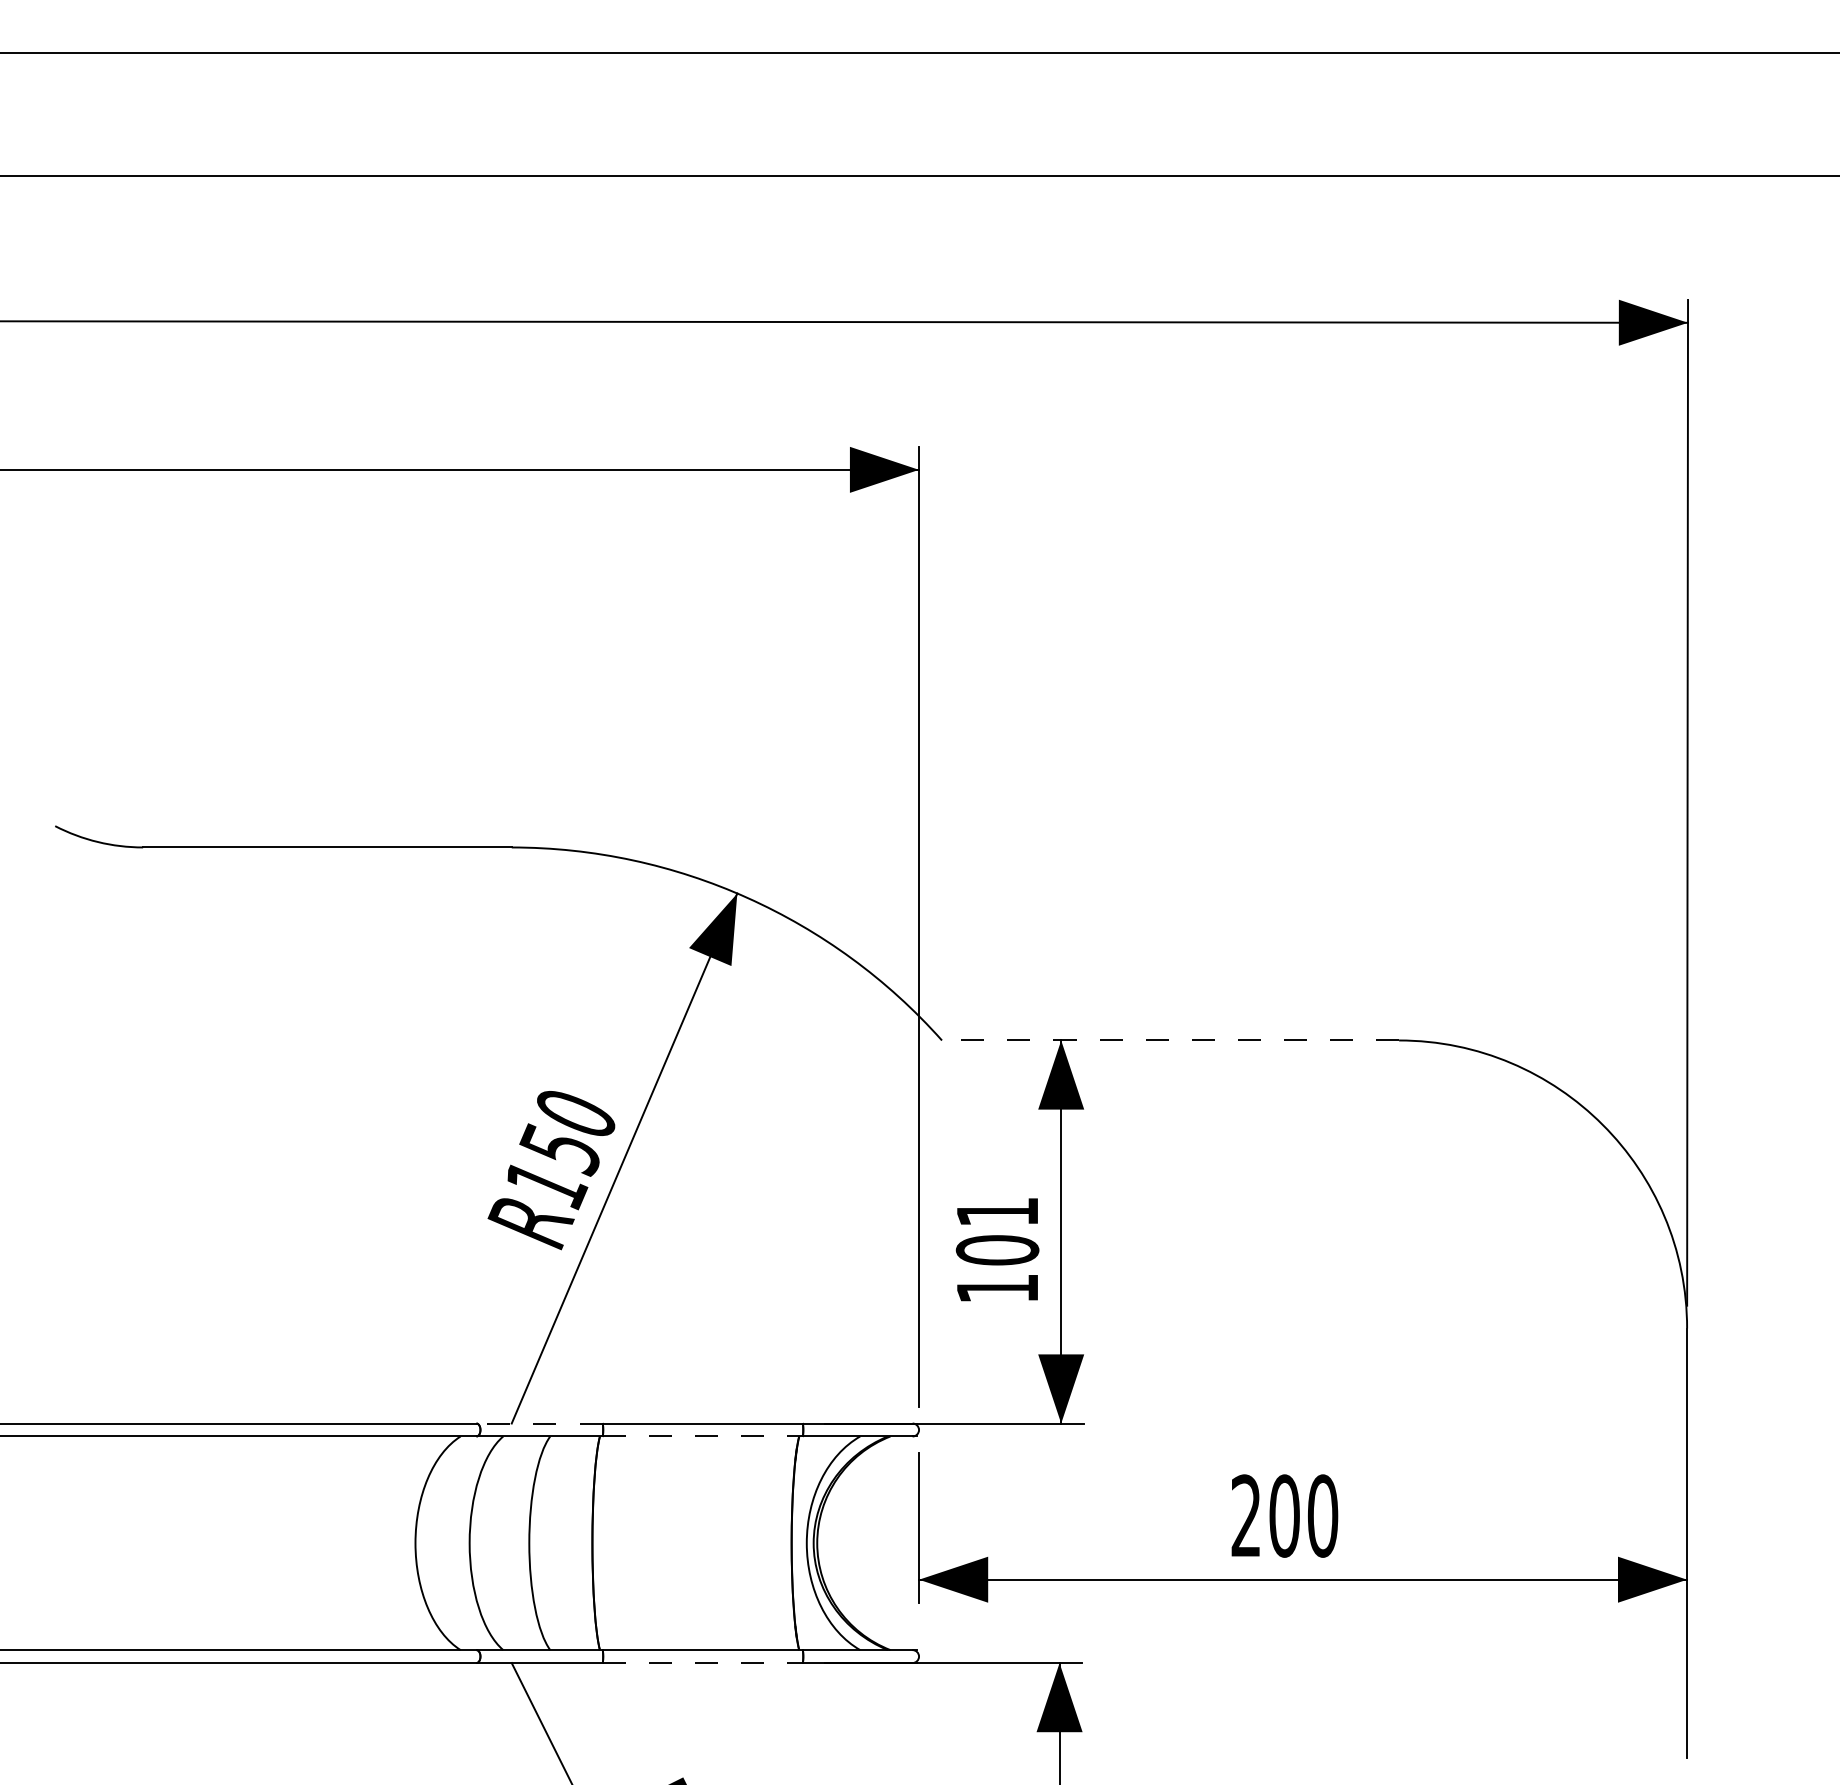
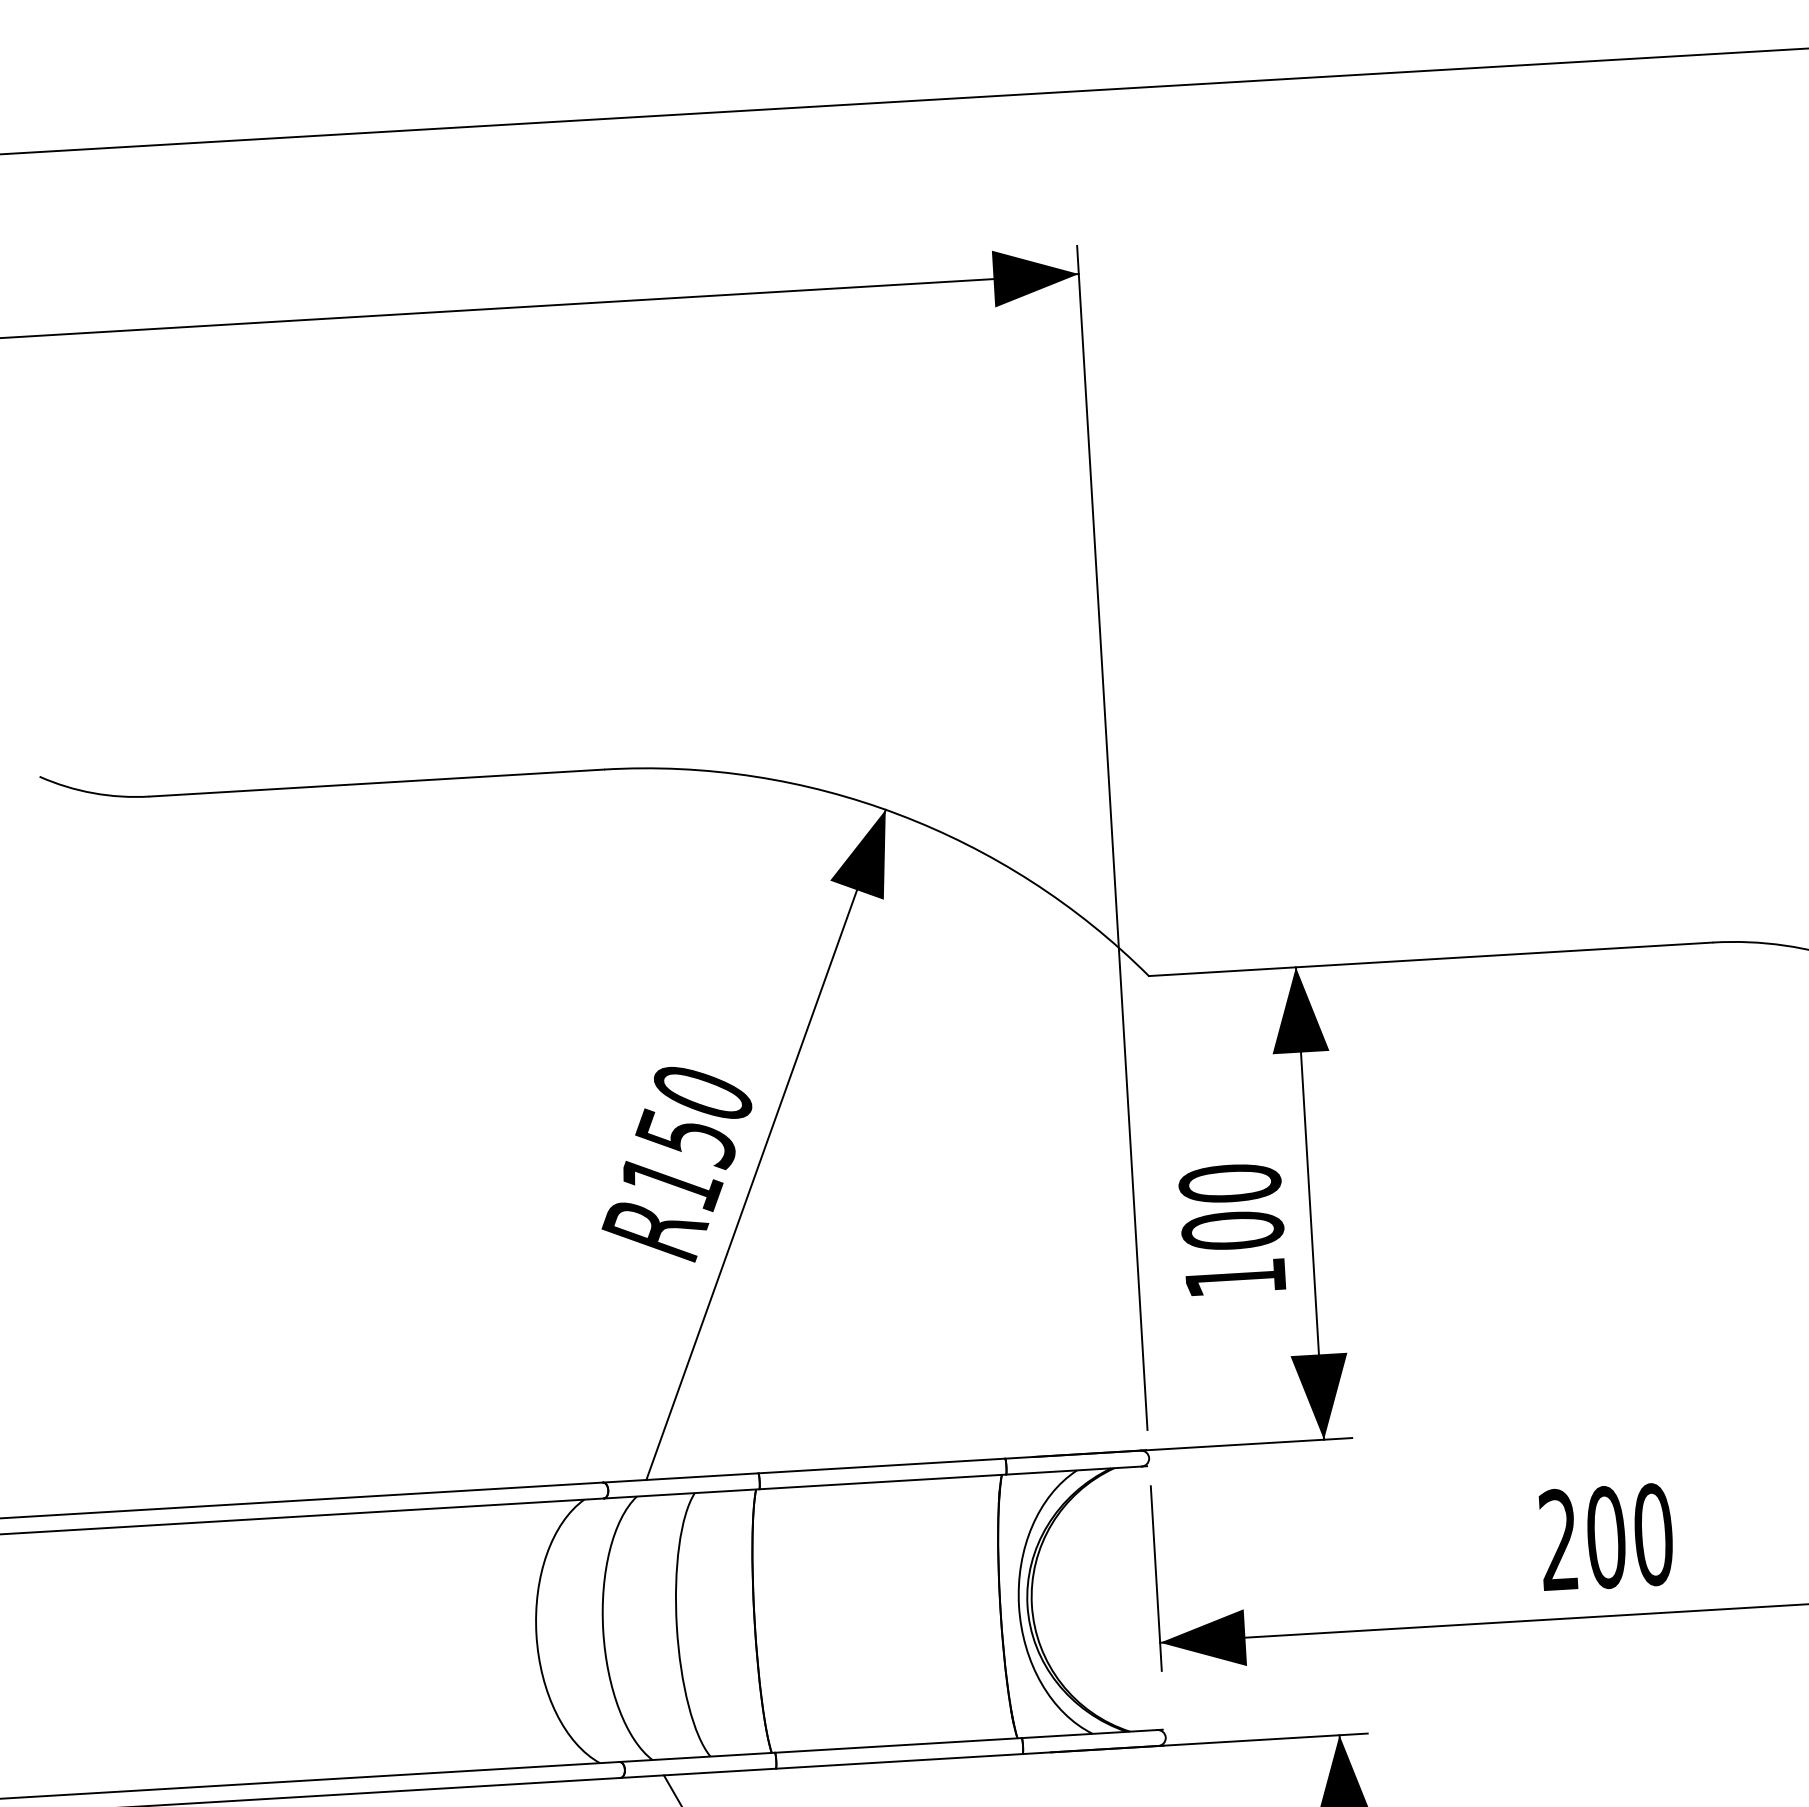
line: (1170, 1040) -> (1430, 959), dashed -> solid
text: (997, 1211) -> (1229, 1182), 101 -> 100
line: (539, 1423) -> (680, 1477), dashed -> solid
line: (703, 1436) -> (883, 1481), dashed -> solid
line: (703, 1663) -> (900, 1761), dashed -> solid

